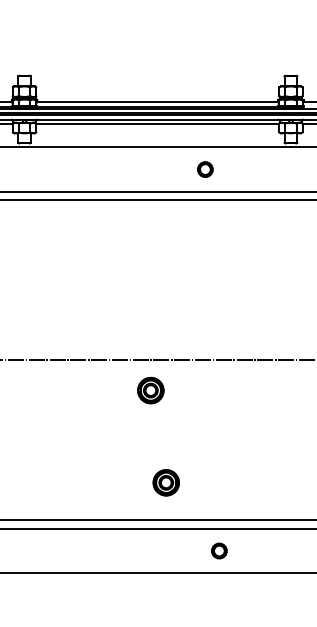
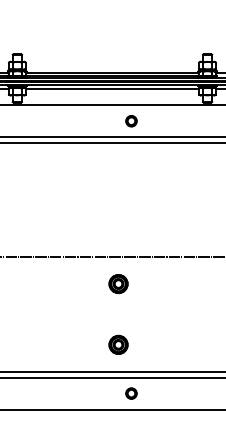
part: (205, 169) -> (131, 121), moved
part: (150, 391) -> (118, 284), moved
part: (219, 550) -> (131, 393), moved

